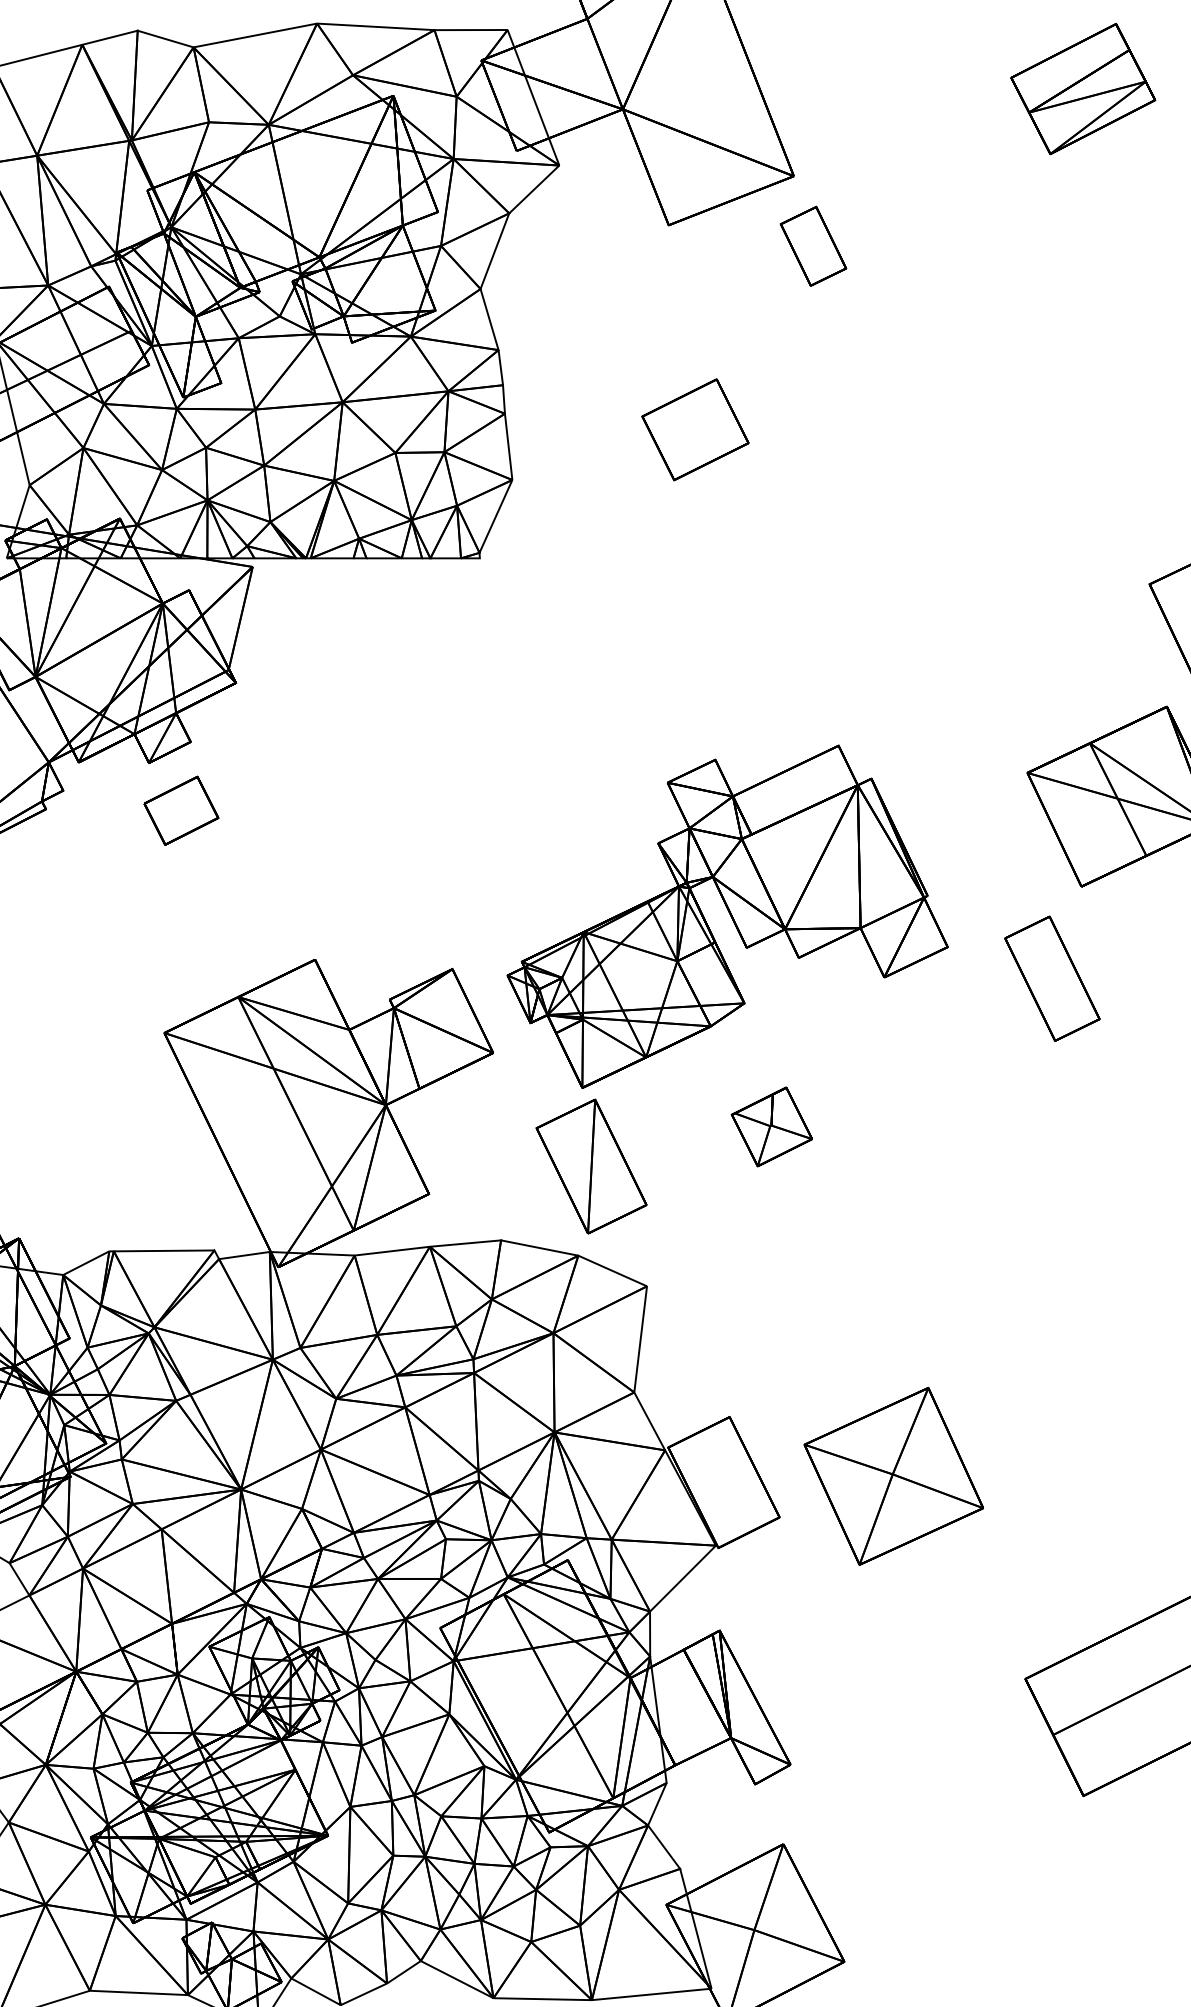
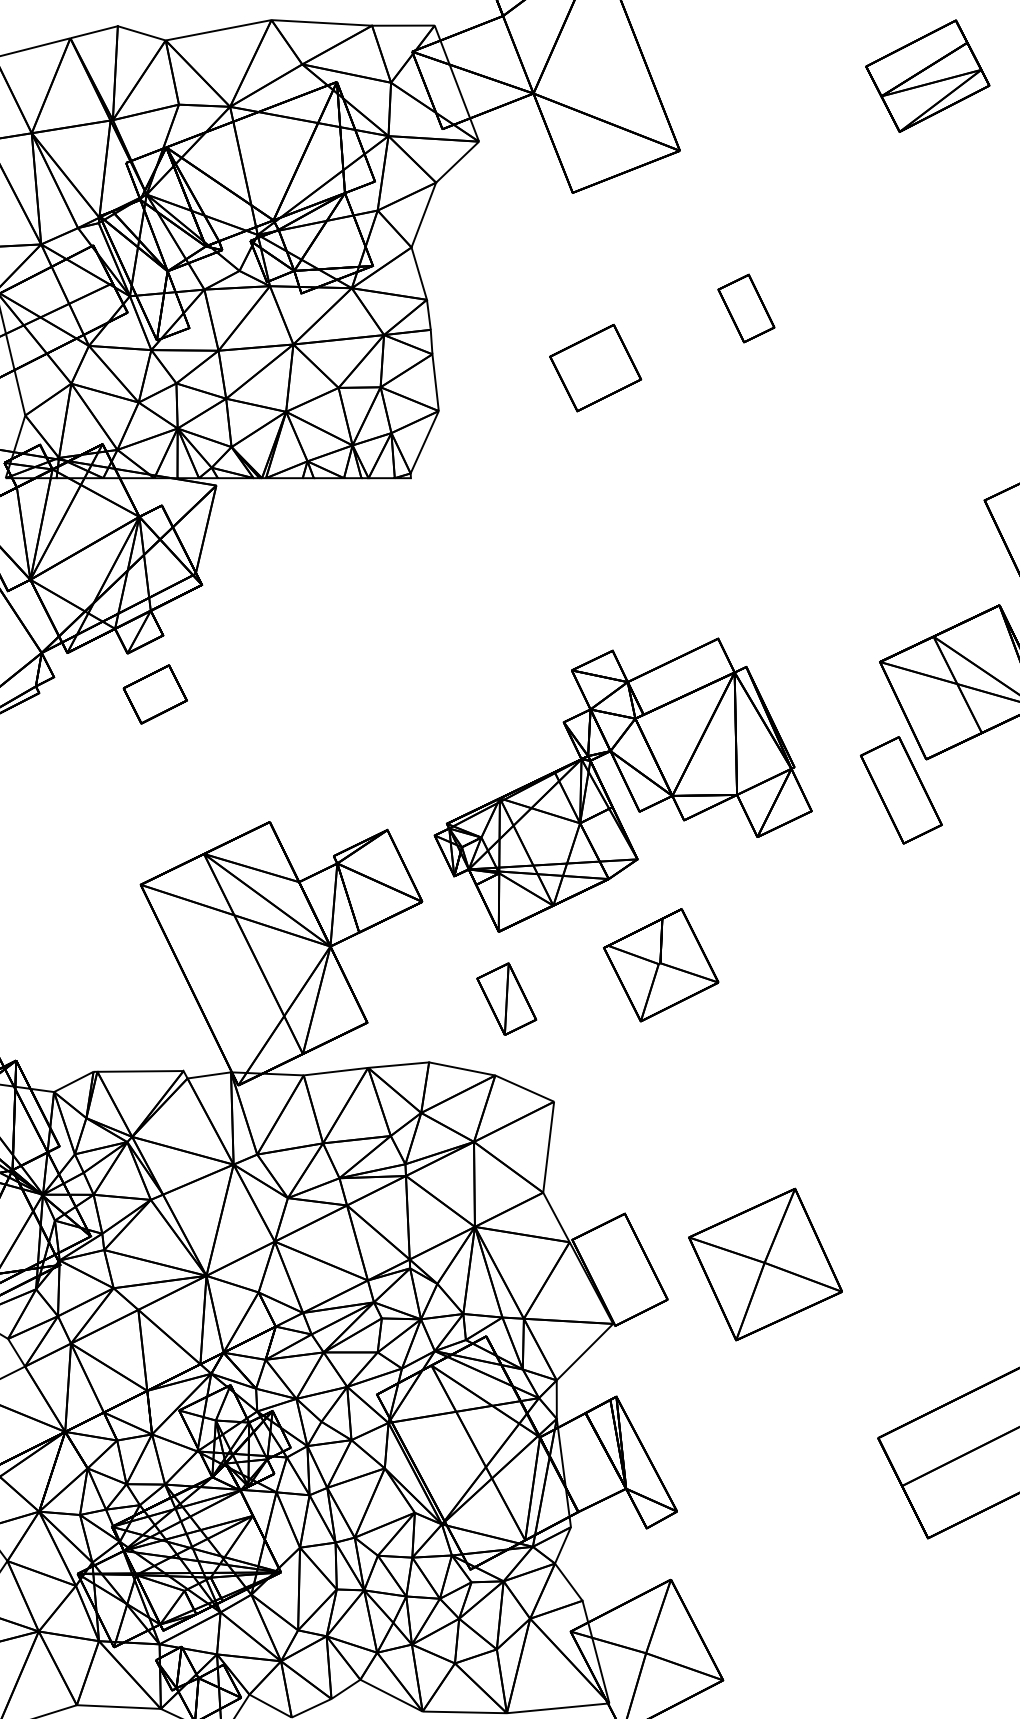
part: (813, 245) -> (746, 307), moved
part: (1052, 978) -> (901, 790), moved
part: (771, 1126) -> (660, 964), size x1.67
part: (591, 1166) -> (506, 999), size x0.62

